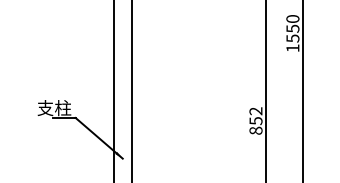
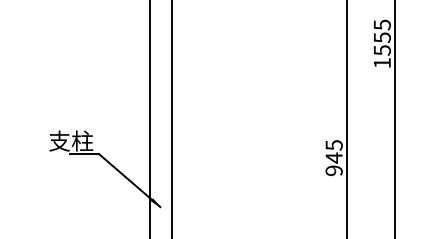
text: (292, 19) -> (381, 25), 1550 -> 1555
text: (255, 120) -> (333, 157), 852 -> 945

